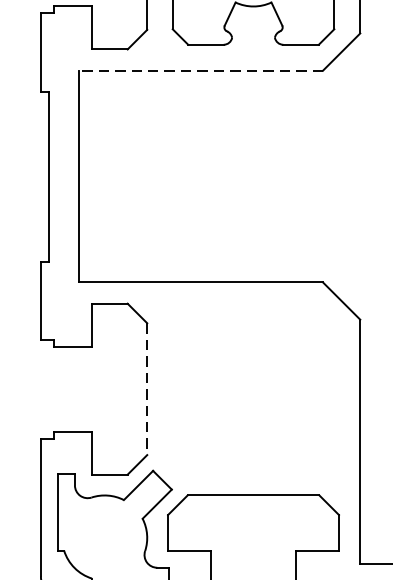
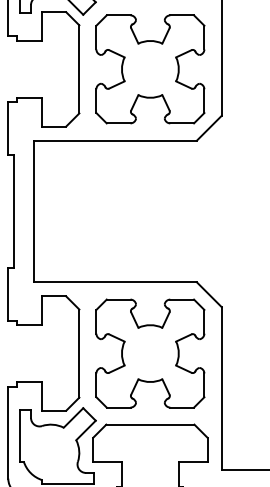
line: (199, 70) -> (114, 140), dashed -> solid
part: (253, 389) -> (150, 353), added
line: (147, 390) -> (79, 354), dashed -> solid

